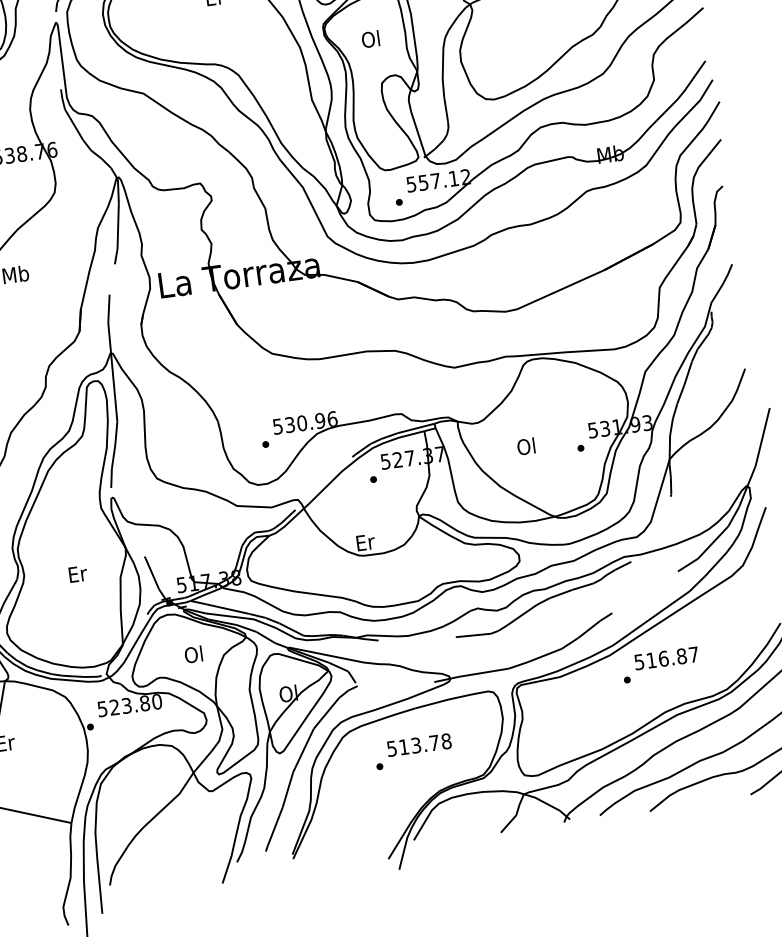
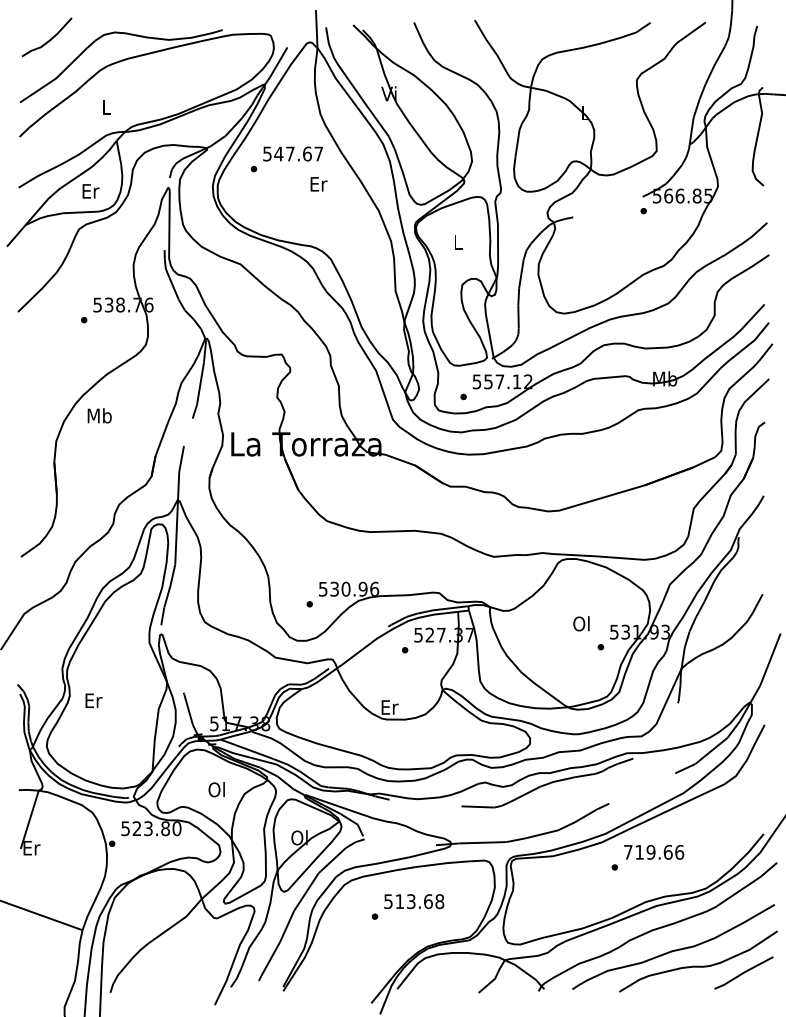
text: (370, 39) -> (457, 242), Ol -> L
text: (526, 446) -> (581, 623), moved
text: (77, 573) -> (93, 700), moved
text: (667, 657) -> (654, 851), 516.87 -> 719.66
text: (434, 742) -> (428, 901), 513.78 -> 513.68

